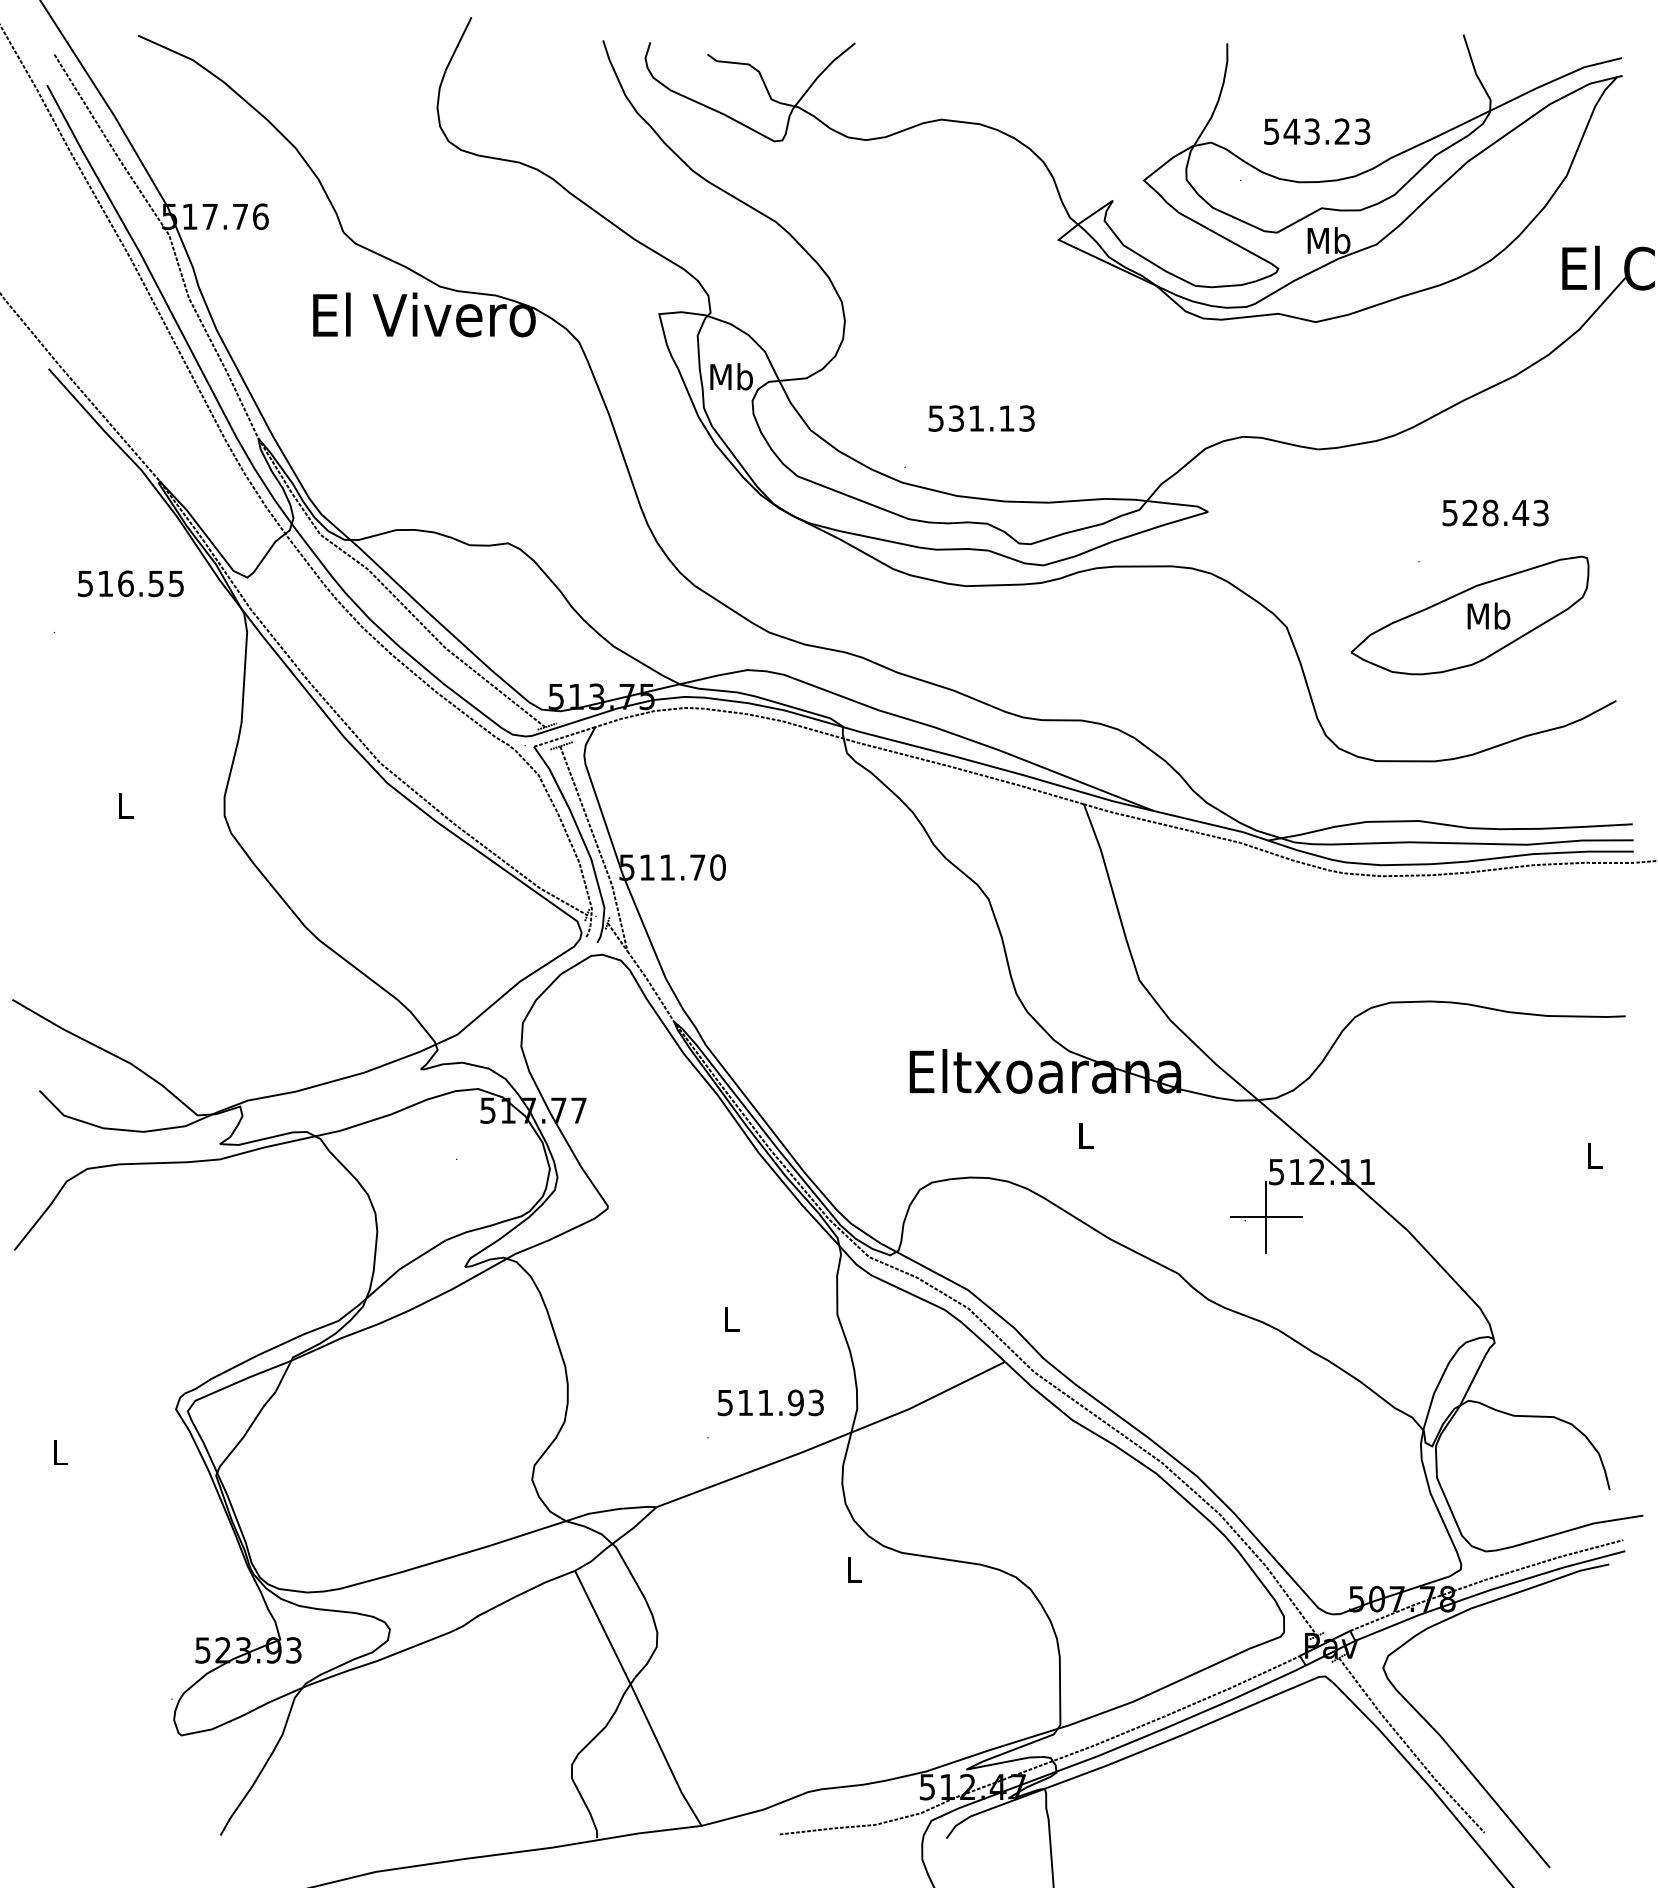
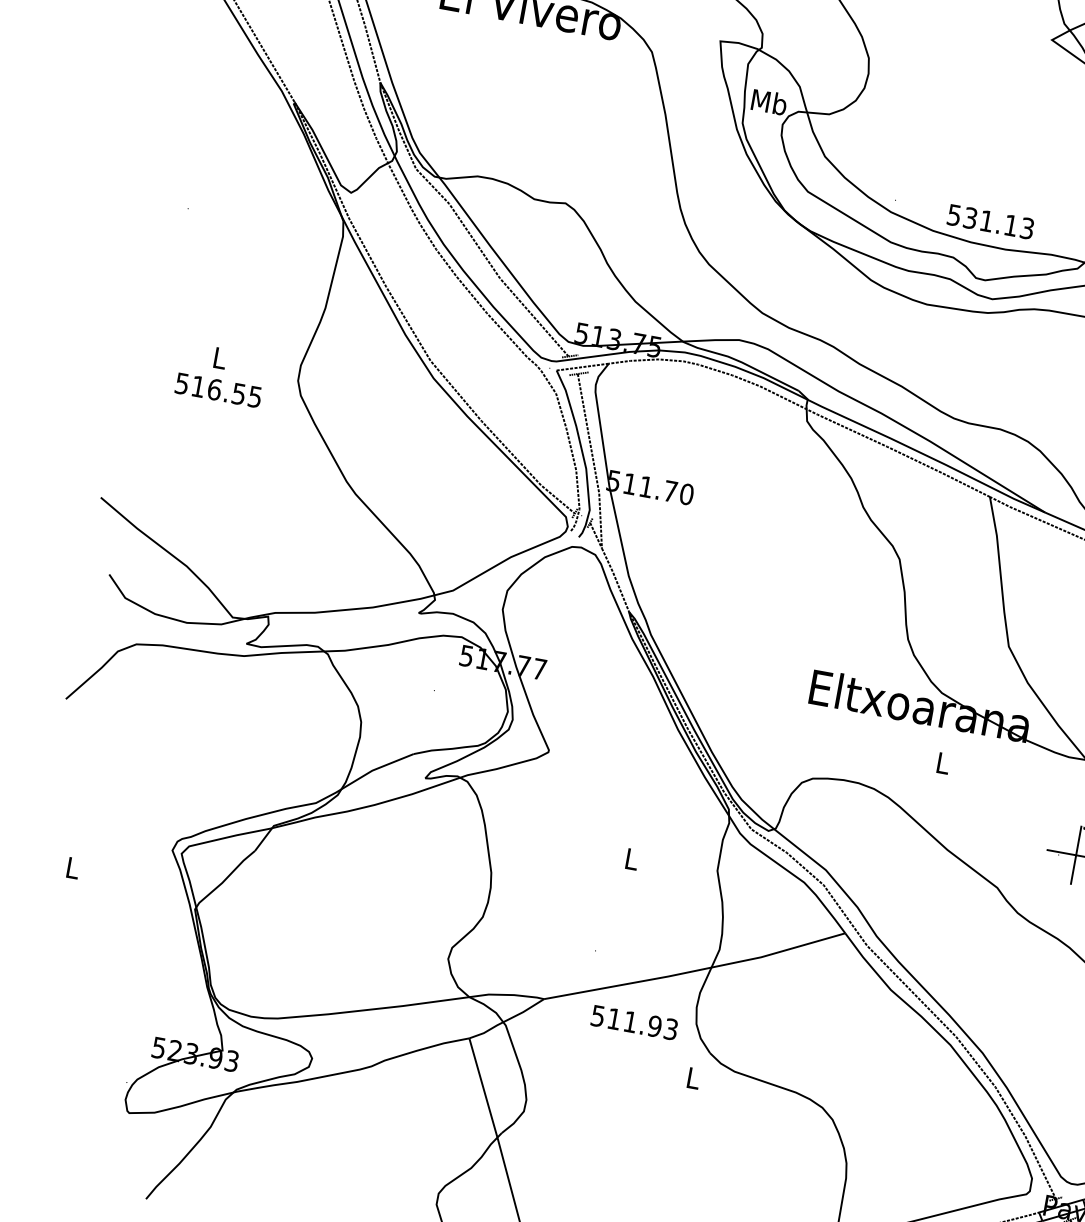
text: (981, 418) -> (990, 221), moved
text: (130, 583) -> (218, 390), moved
text: (770, 1402) -> (634, 1022), moved

